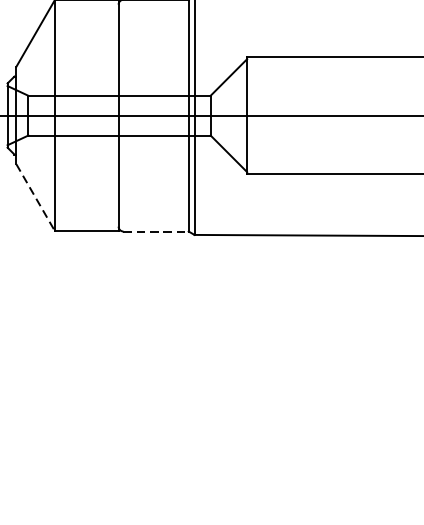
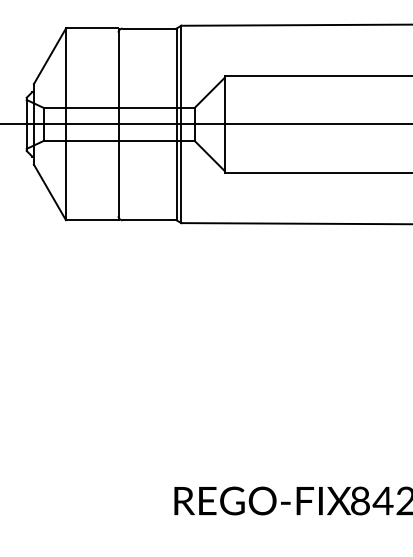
line: (36, 197) -> (50, 192), dashed -> solid
line: (156, 231) -> (149, 220), dashed -> solid

